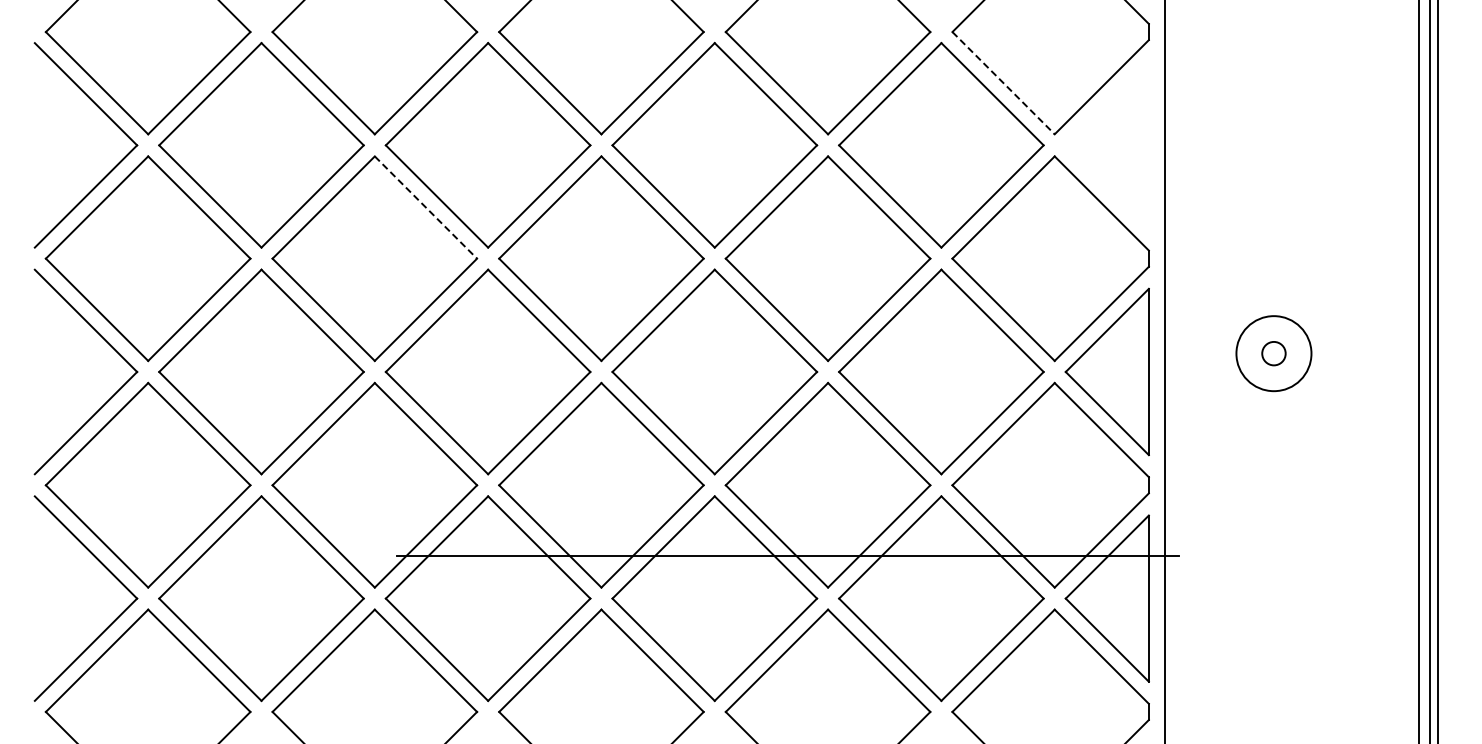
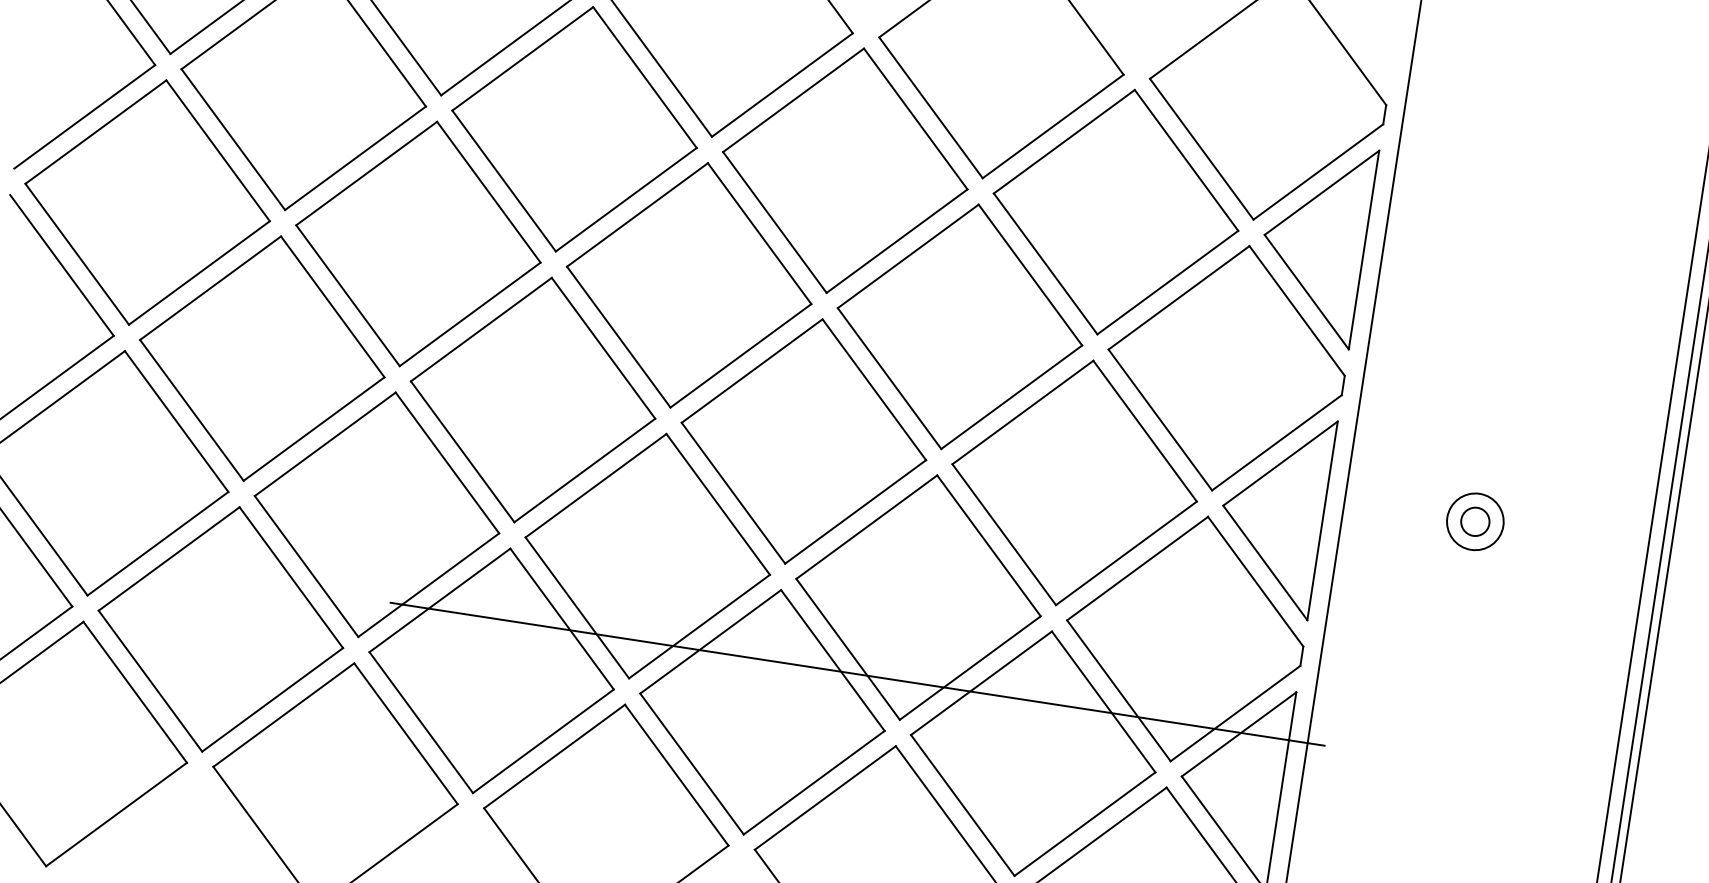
line: (1003, 83) -> (1201, 149), dashed -> solid
part: (1106, 145) -> (1313, 242), added
line: (426, 207) -> (489, 192), dashed -> solid
circle: (1273, 353) -> (1474, 521), size x0.62

